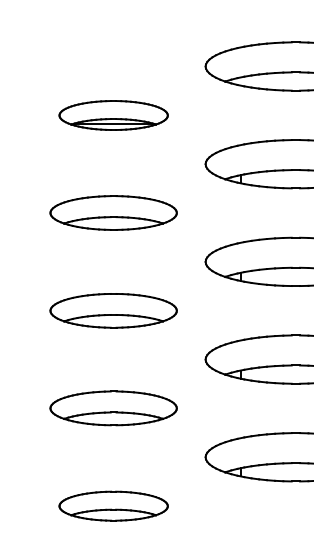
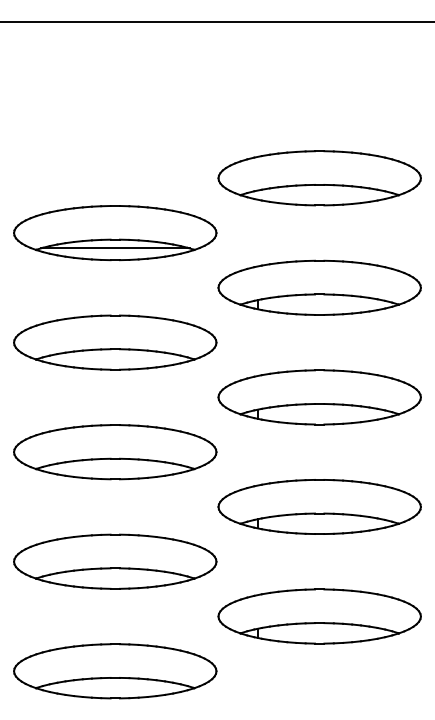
part: (113, 115) -> (115, 233), size x1.67
part: (113, 212) -> (115, 342), size x1.43
part: (113, 311) -> (115, 452), size x1.43
part: (113, 408) -> (115, 561), size x1.43
part: (113, 506) -> (115, 671), size x1.67

